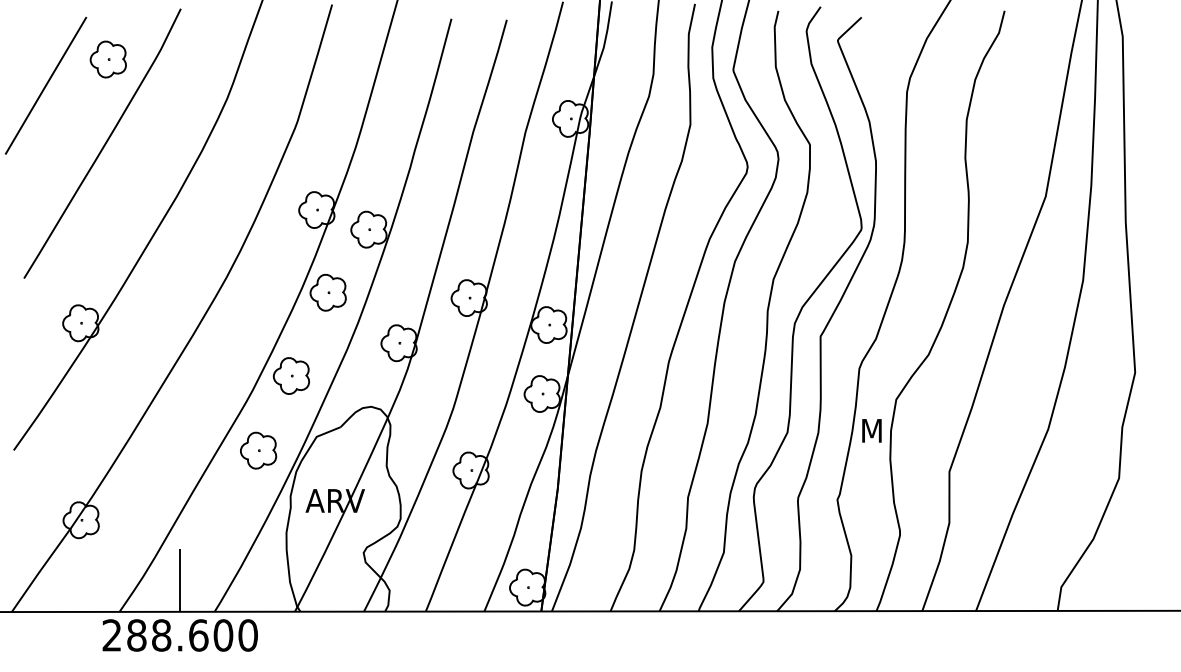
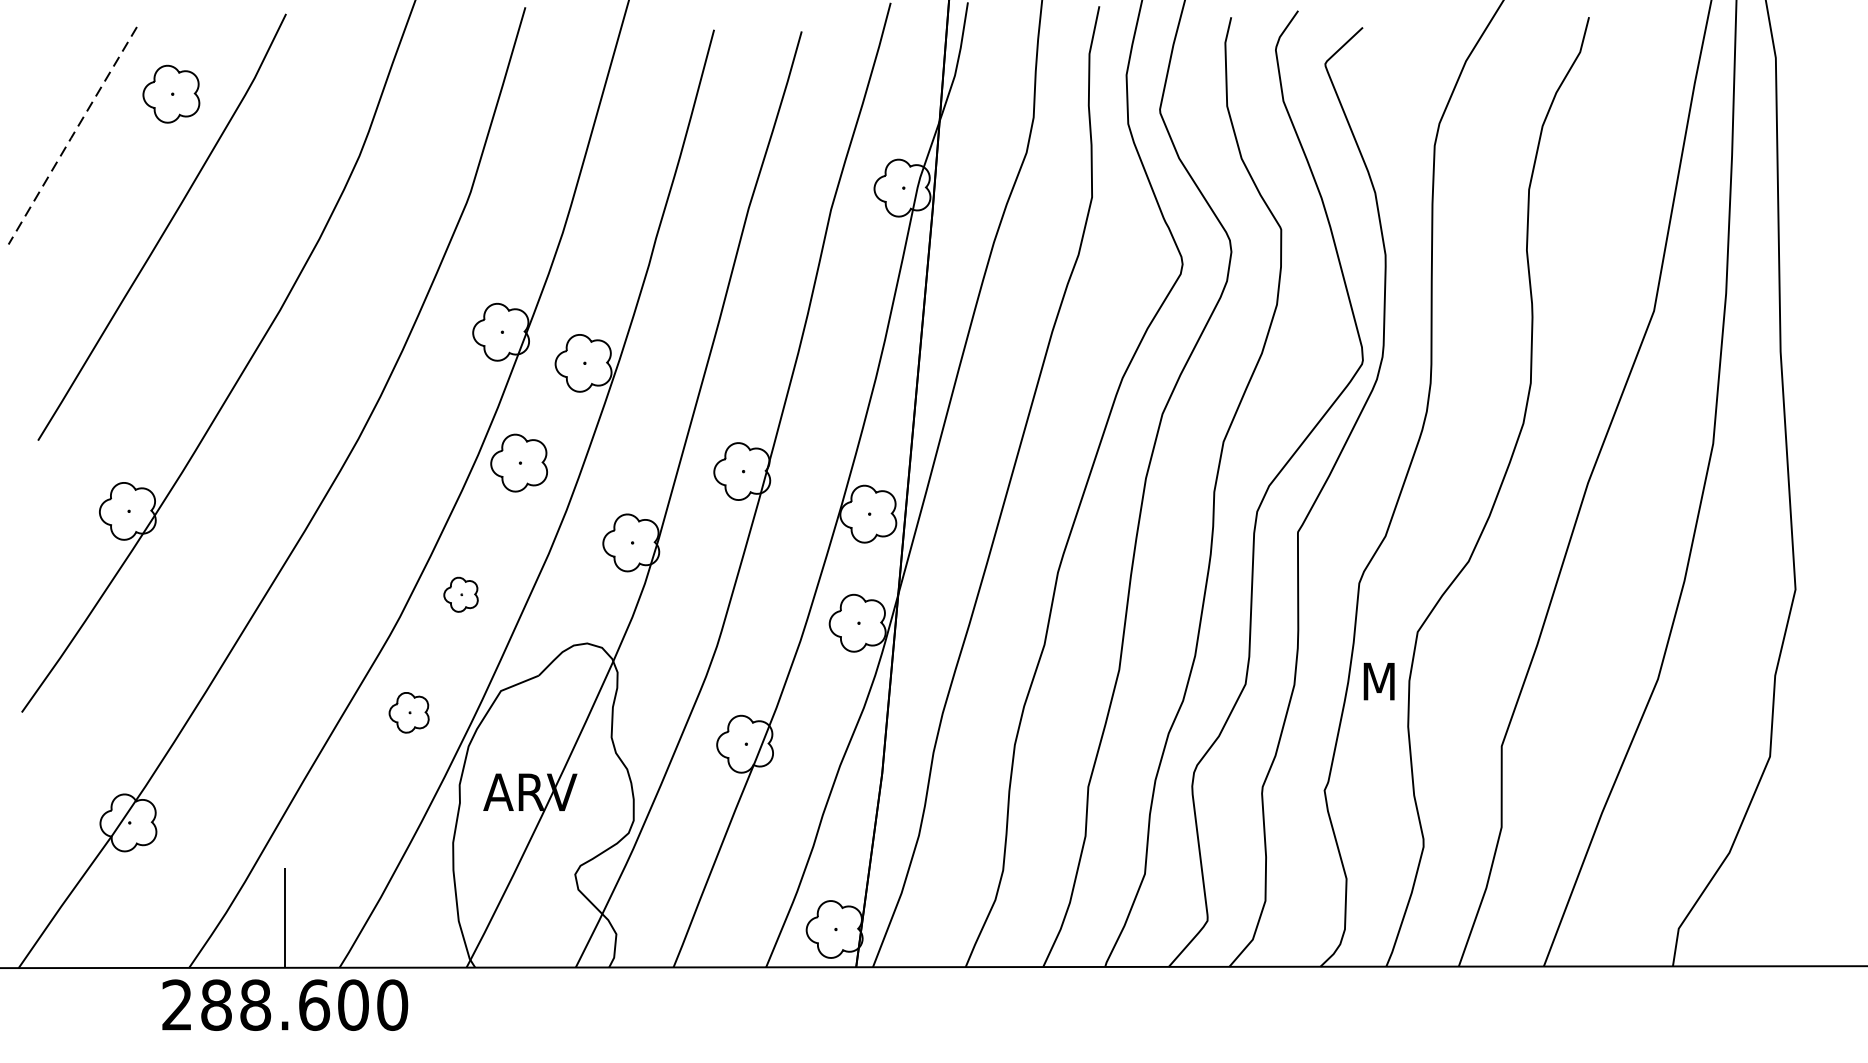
line: (45, 86) -> (71, 136), solid -> dashed
part: (291, 375) -> (461, 593), size x0.6
part: (258, 450) -> (408, 712), size x0.7

